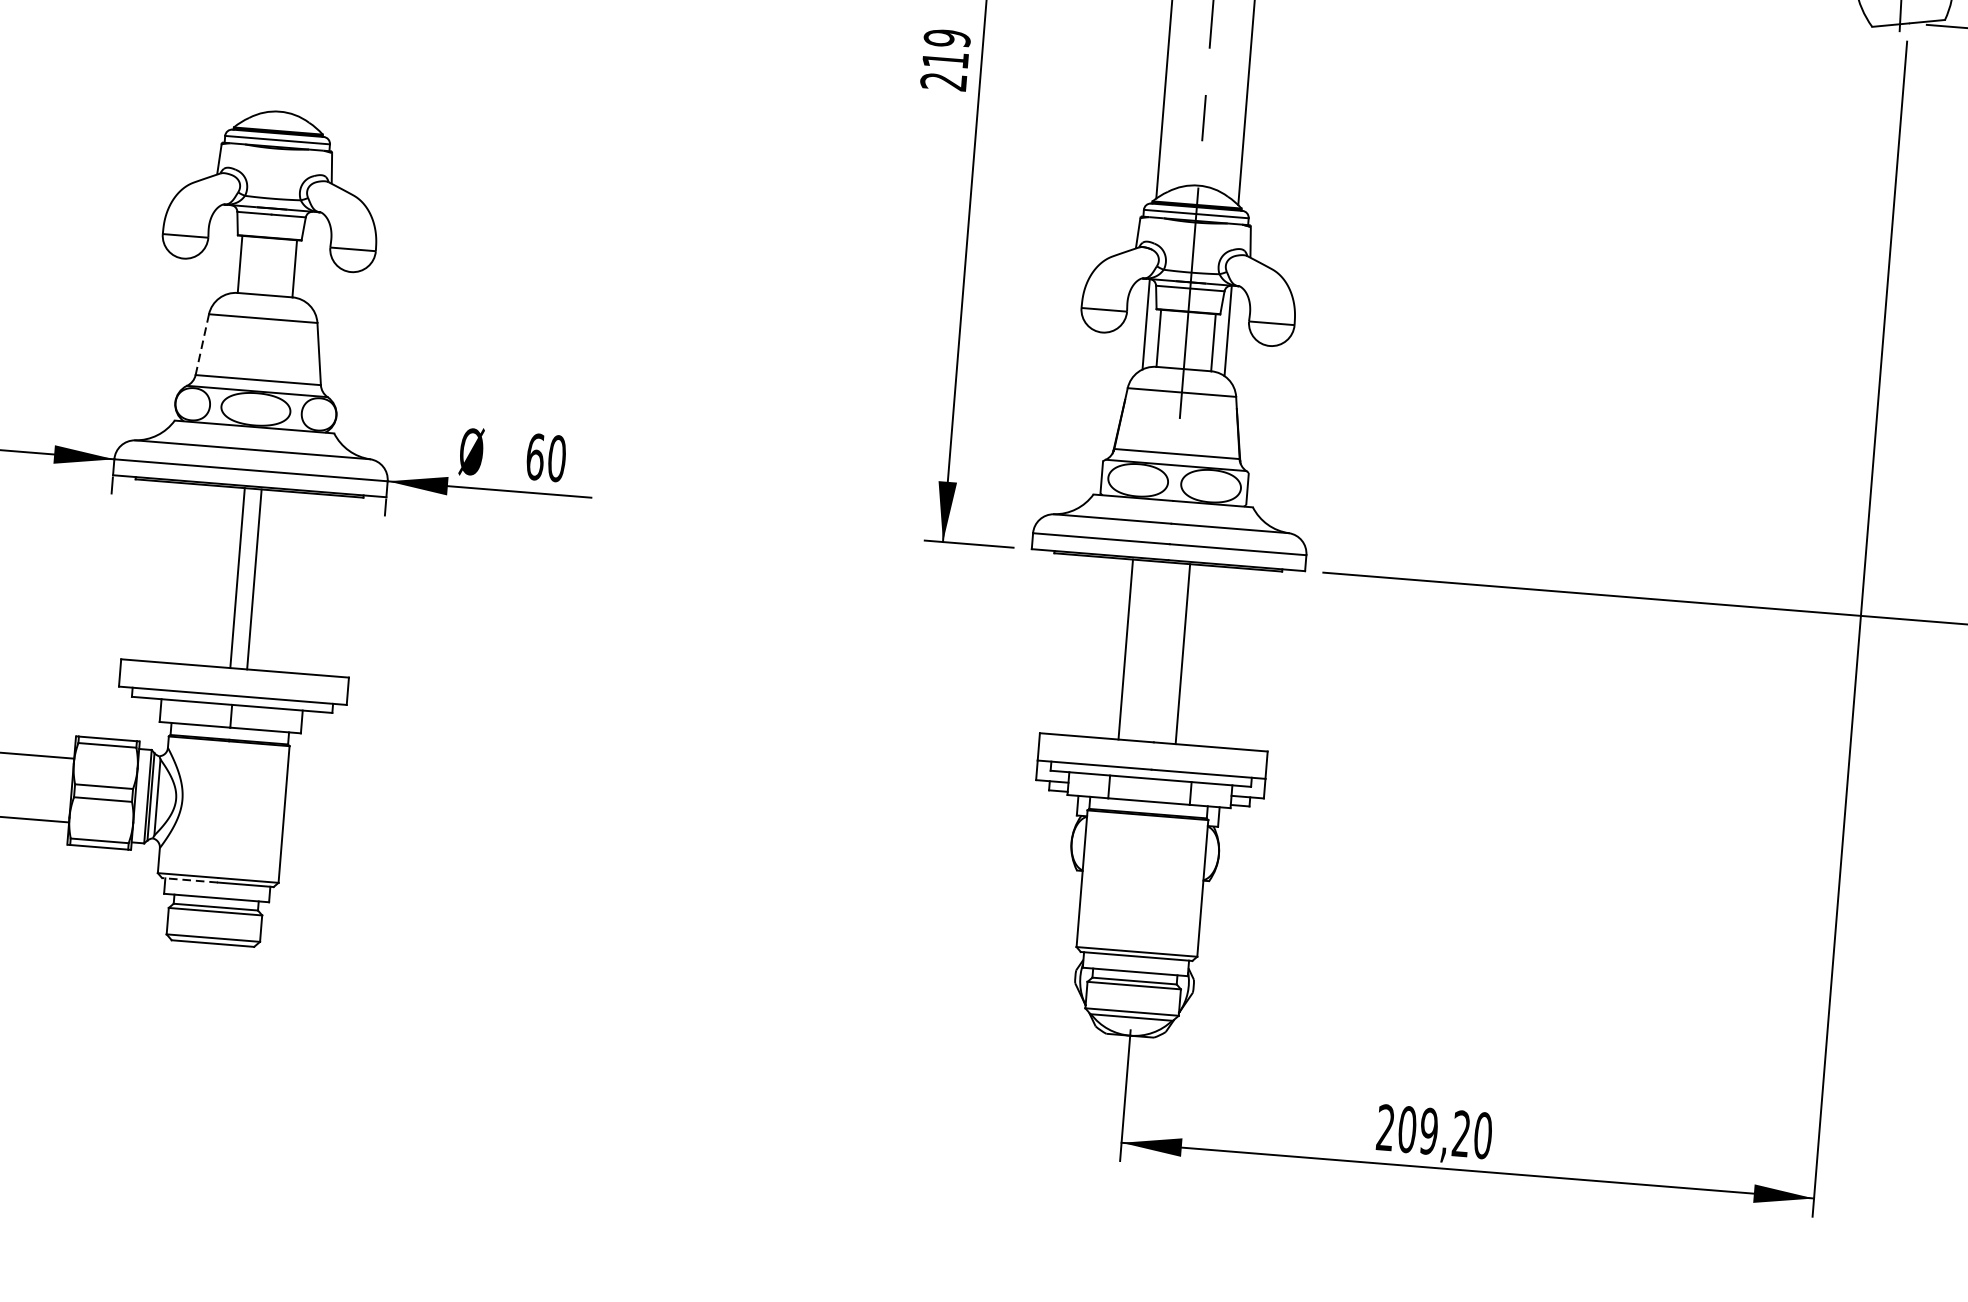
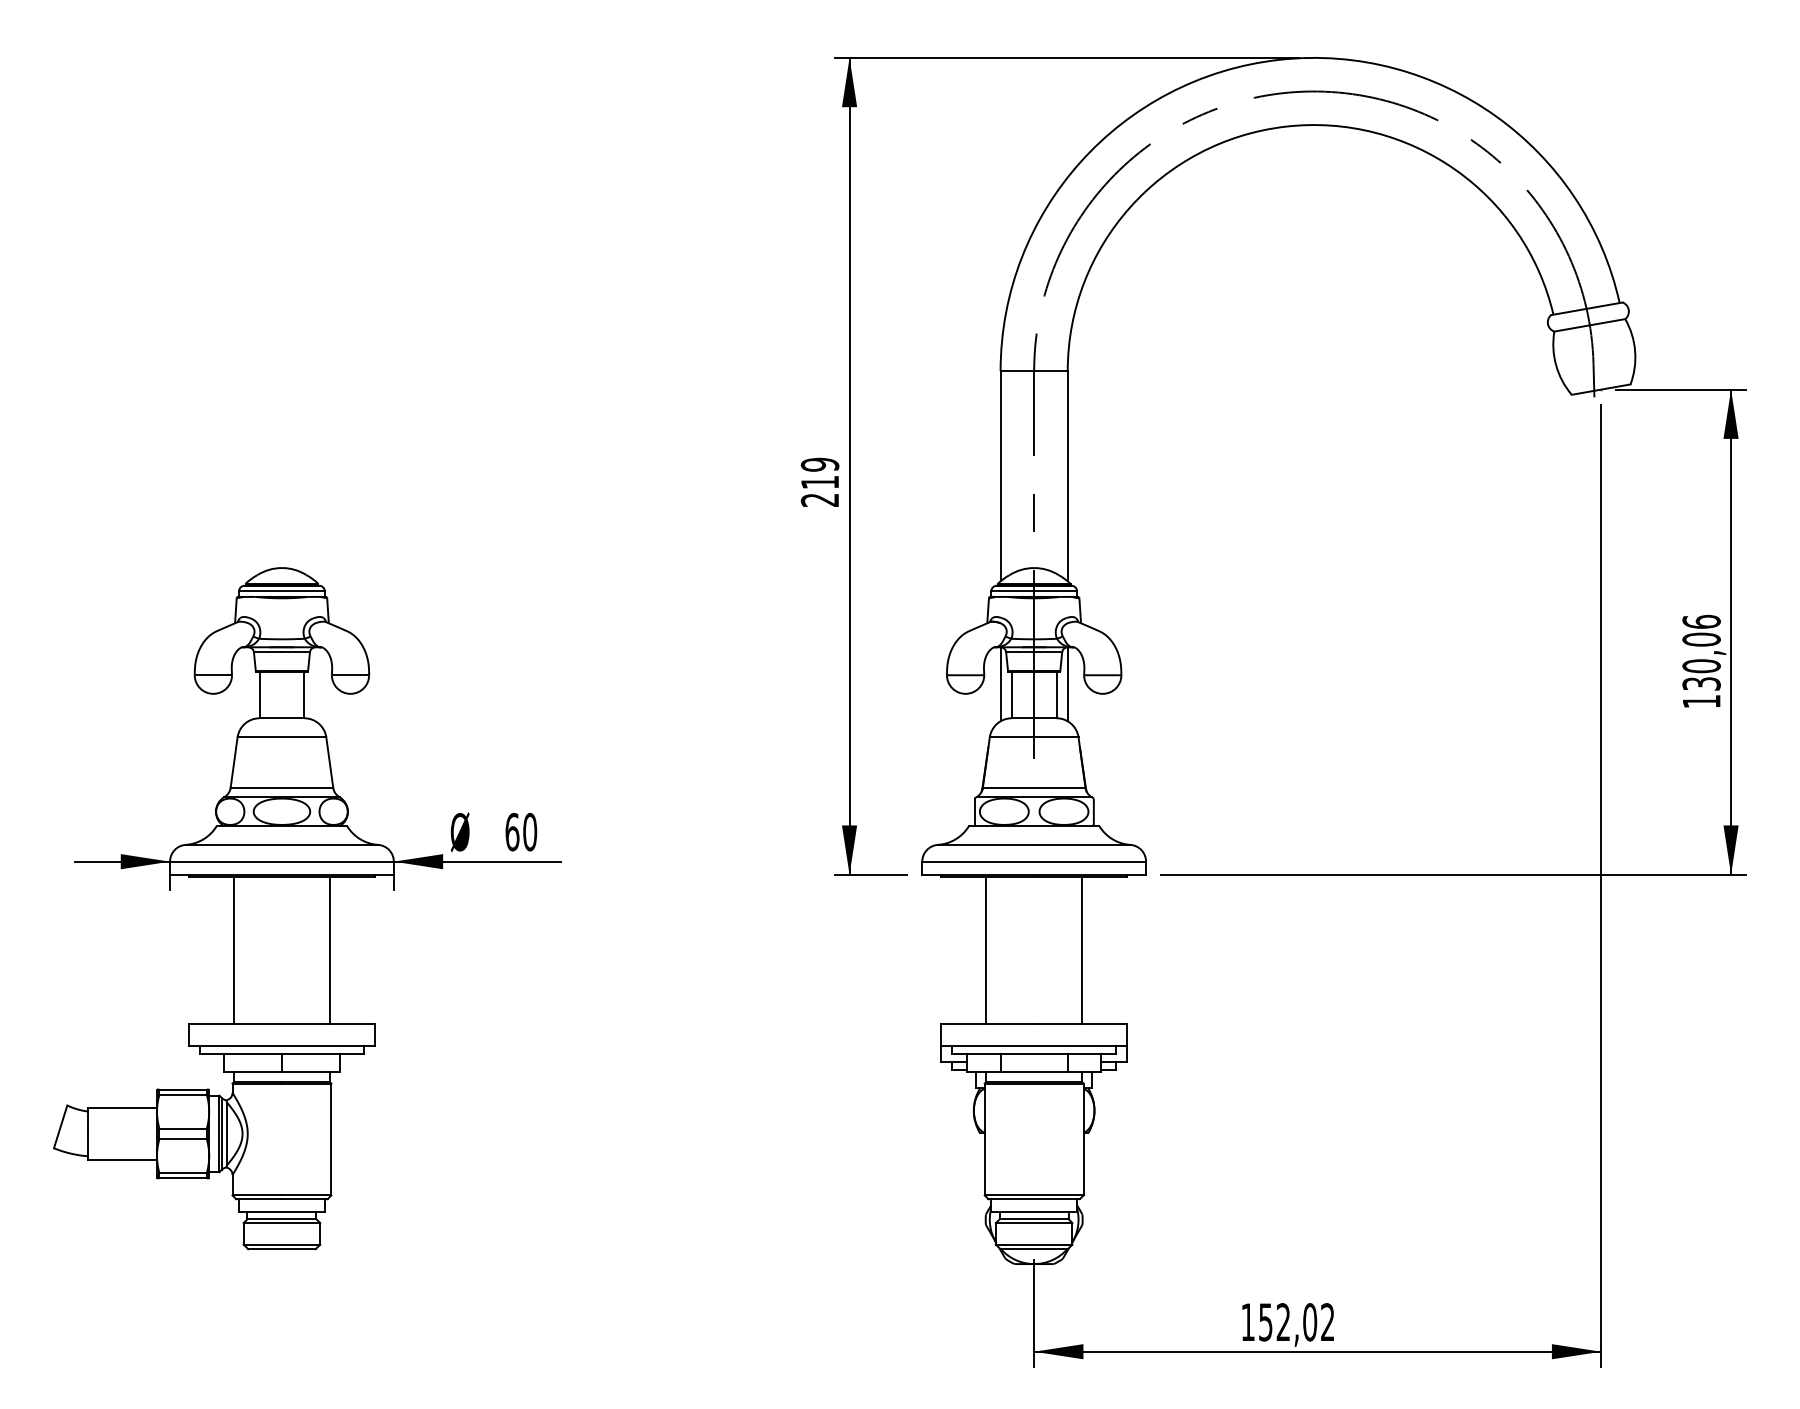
line: (202, 345) -> (234, 763), dashed -> solid
line: (238, 577) -> (330, 949), moved
line: (254, 578) -> (233, 949), moved
line: (1126, 648) -> (1082, 949), moved
line: (1183, 653) -> (986, 949), moved
line: (190, 880) -> (259, 1199), dashed -> solid
text: (1433, 1131) -> (1287, 1322), 209,20 -> 152,02

